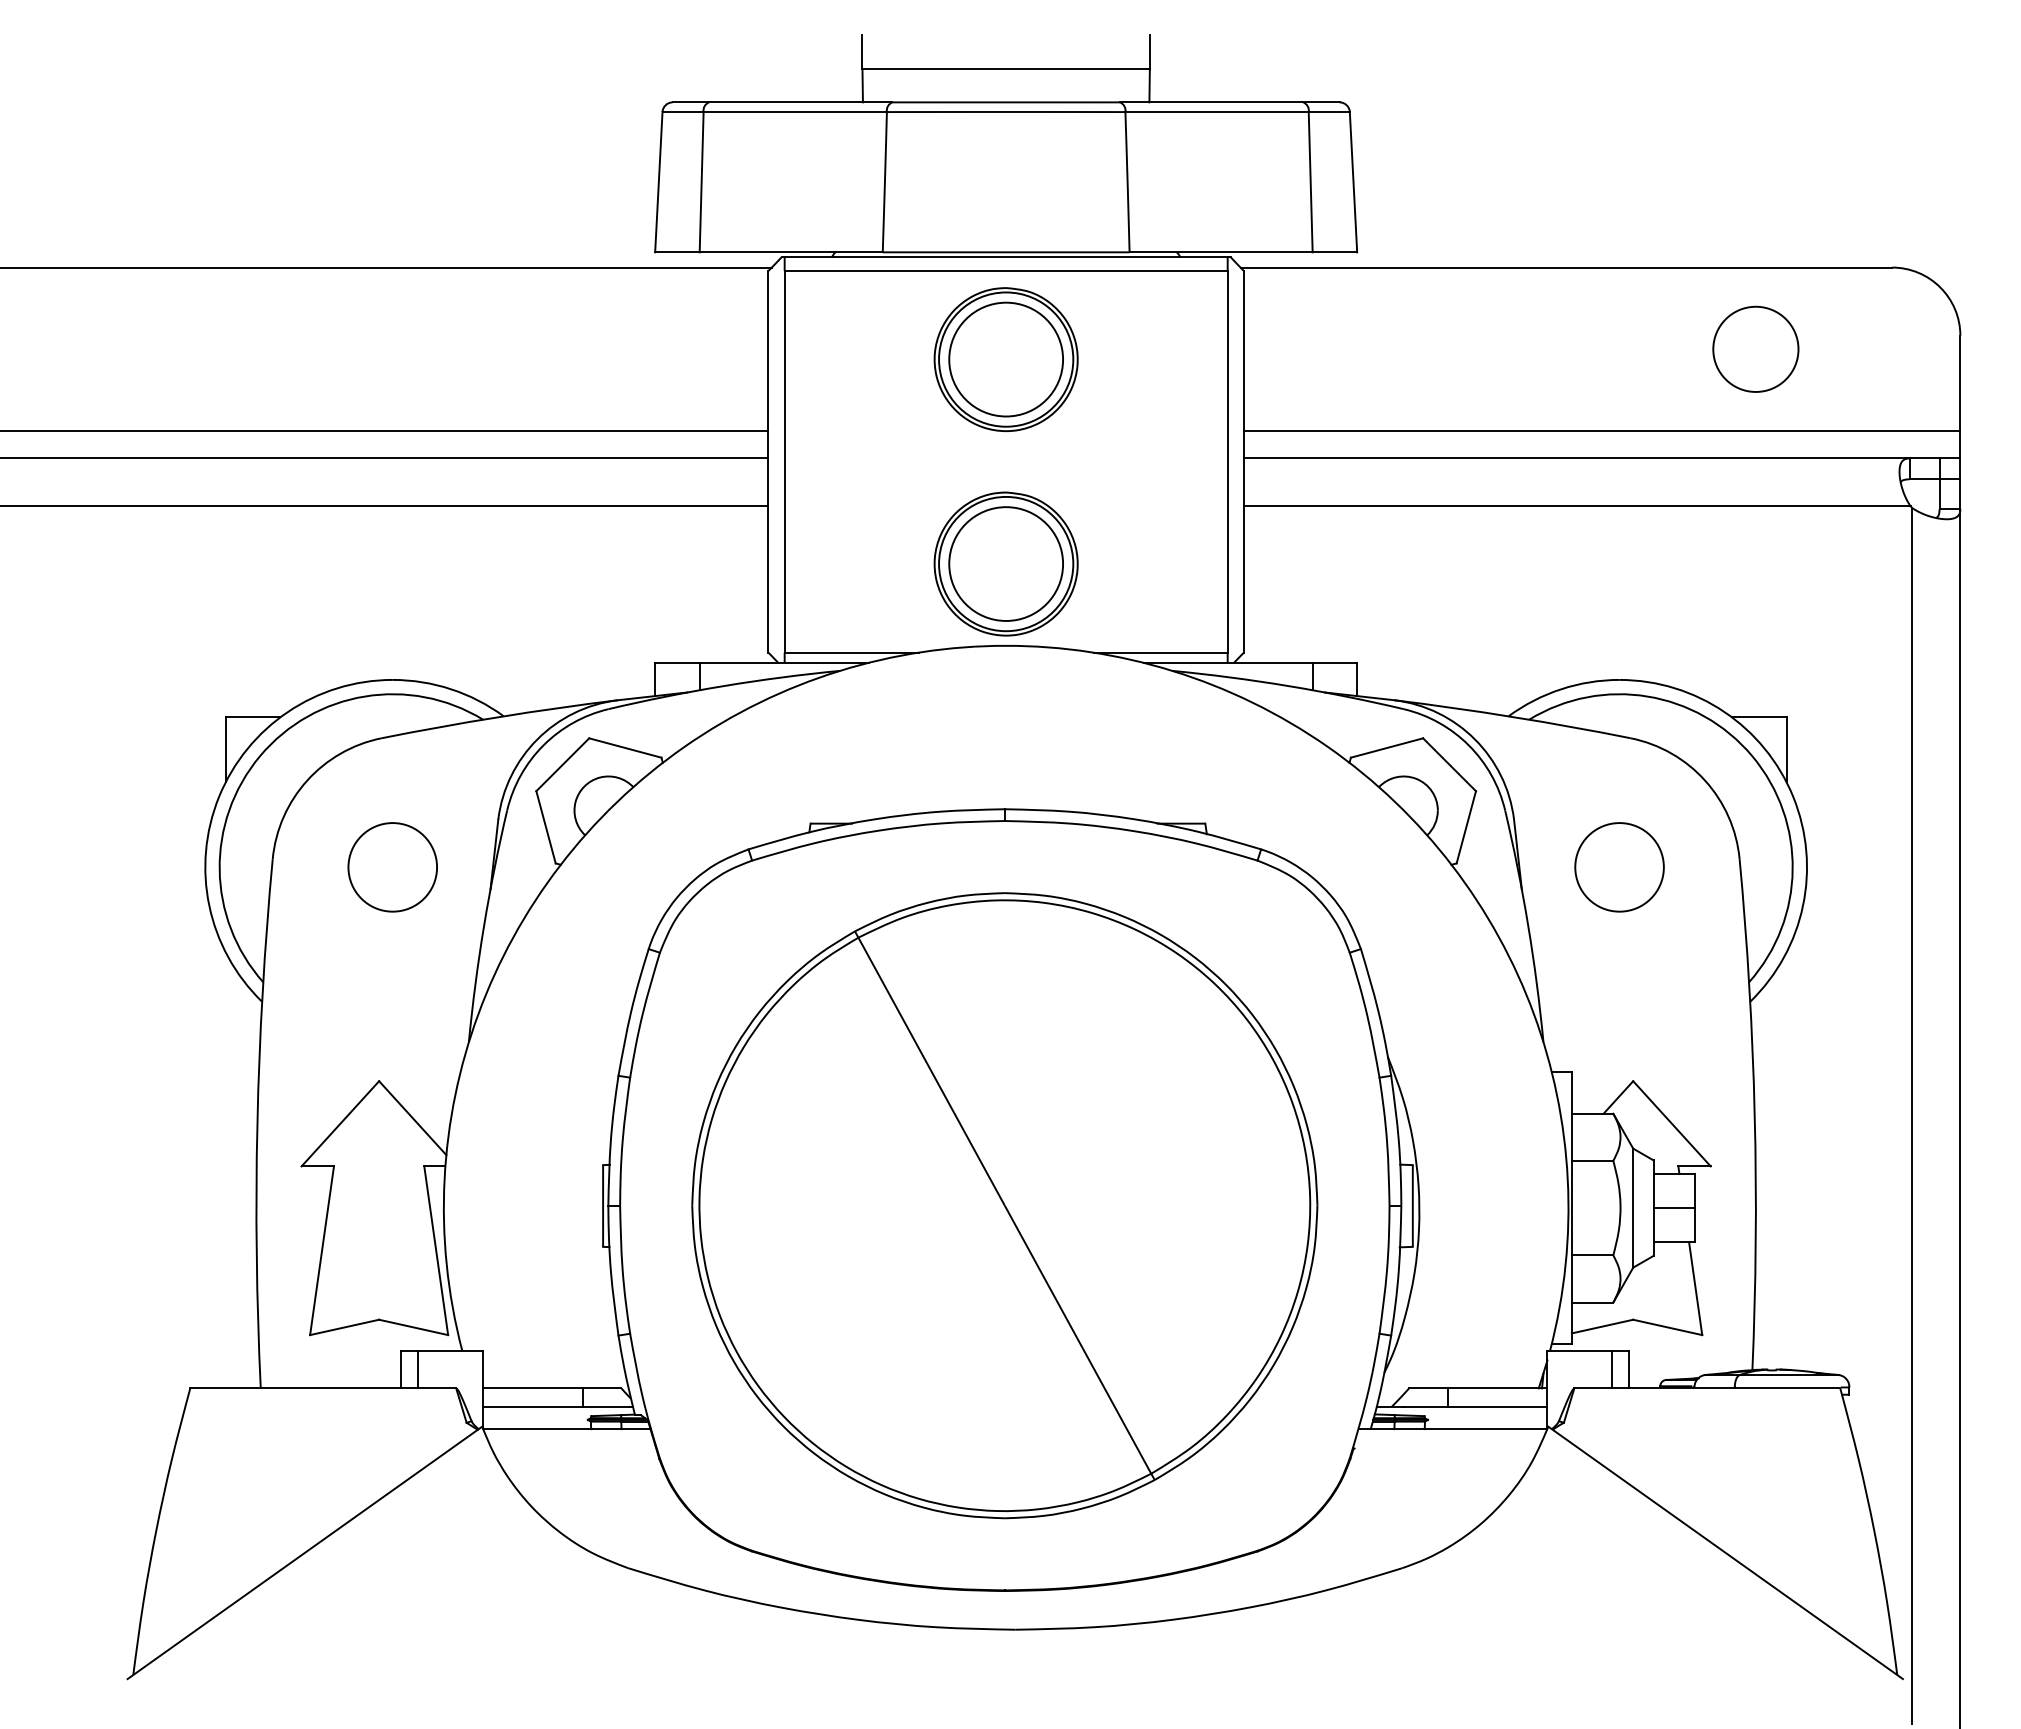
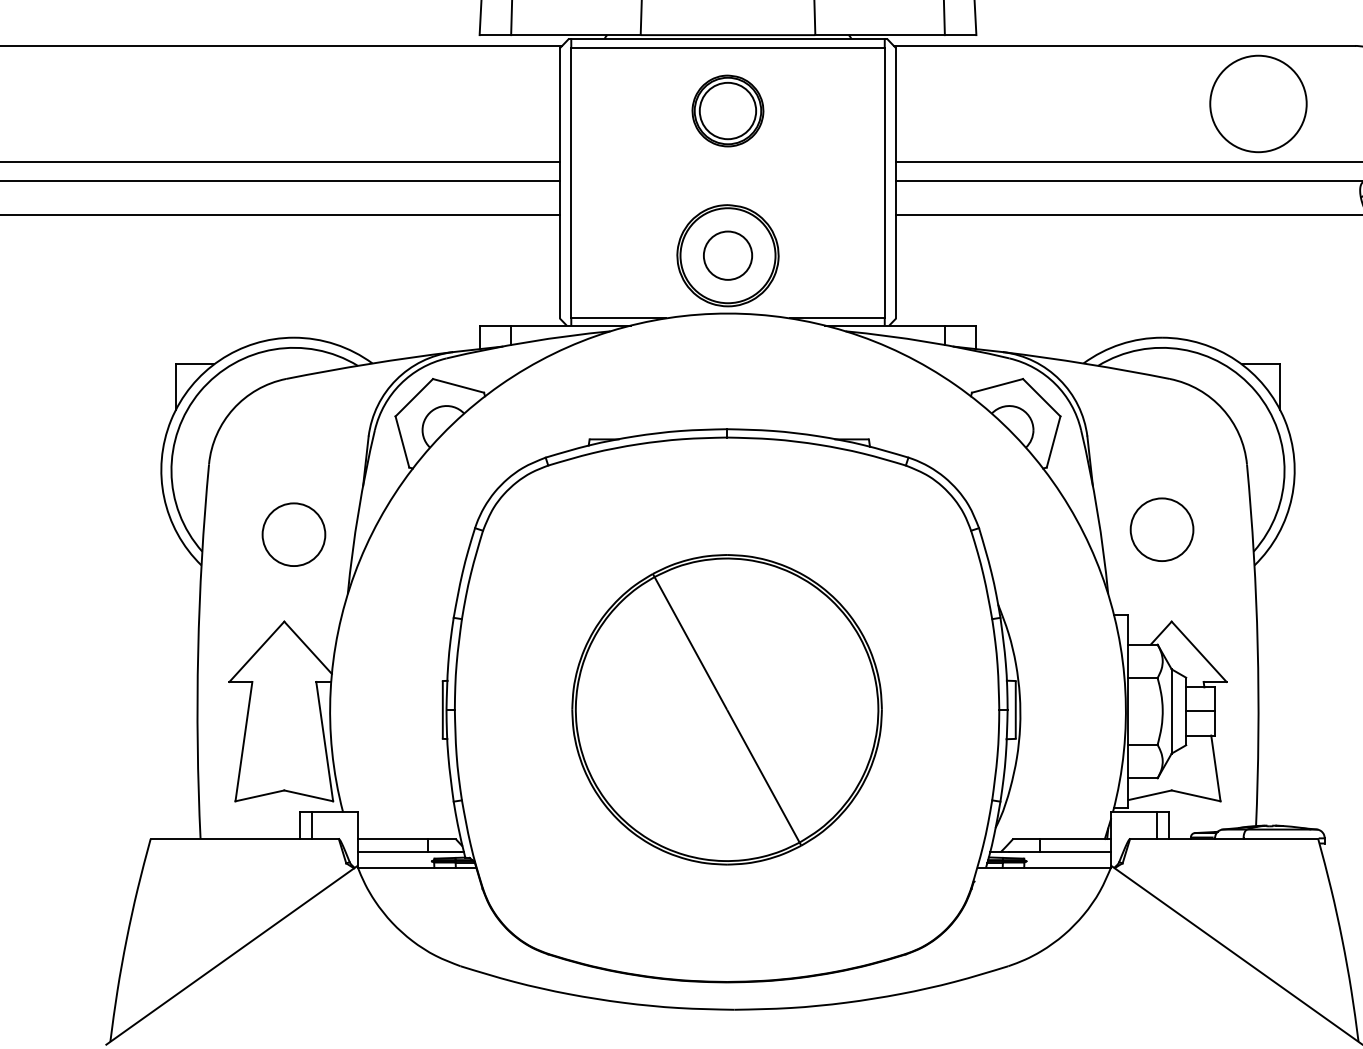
circle: (1755, 348) -> (1258, 103), size x1.6
part: (1005, 359) -> (727, 110), size x0.7
circle: (1006, 563) -> (728, 255), size x0.6
circle: (392, 867) -> (293, 534), moved
circle: (1619, 867) -> (1162, 529), moved
part: (1004, 1205) -> (726, 709), size x0.7

